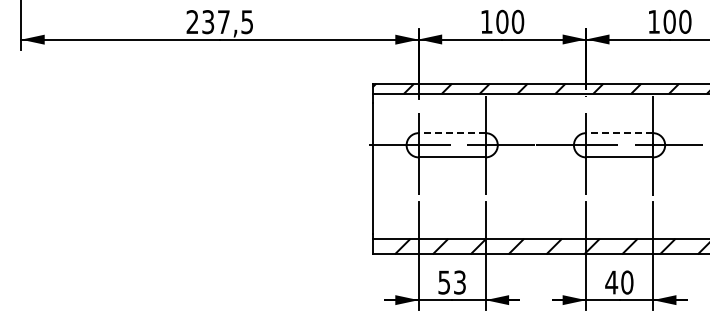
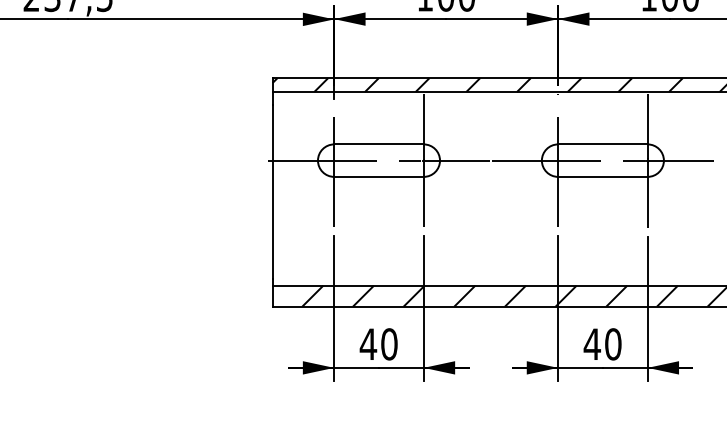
line: (451, 133) -> (378, 144), dashed -> solid
line: (619, 133) -> (602, 144), dashed -> solid
text: (451, 282) -> (378, 344), 53 -> 40

